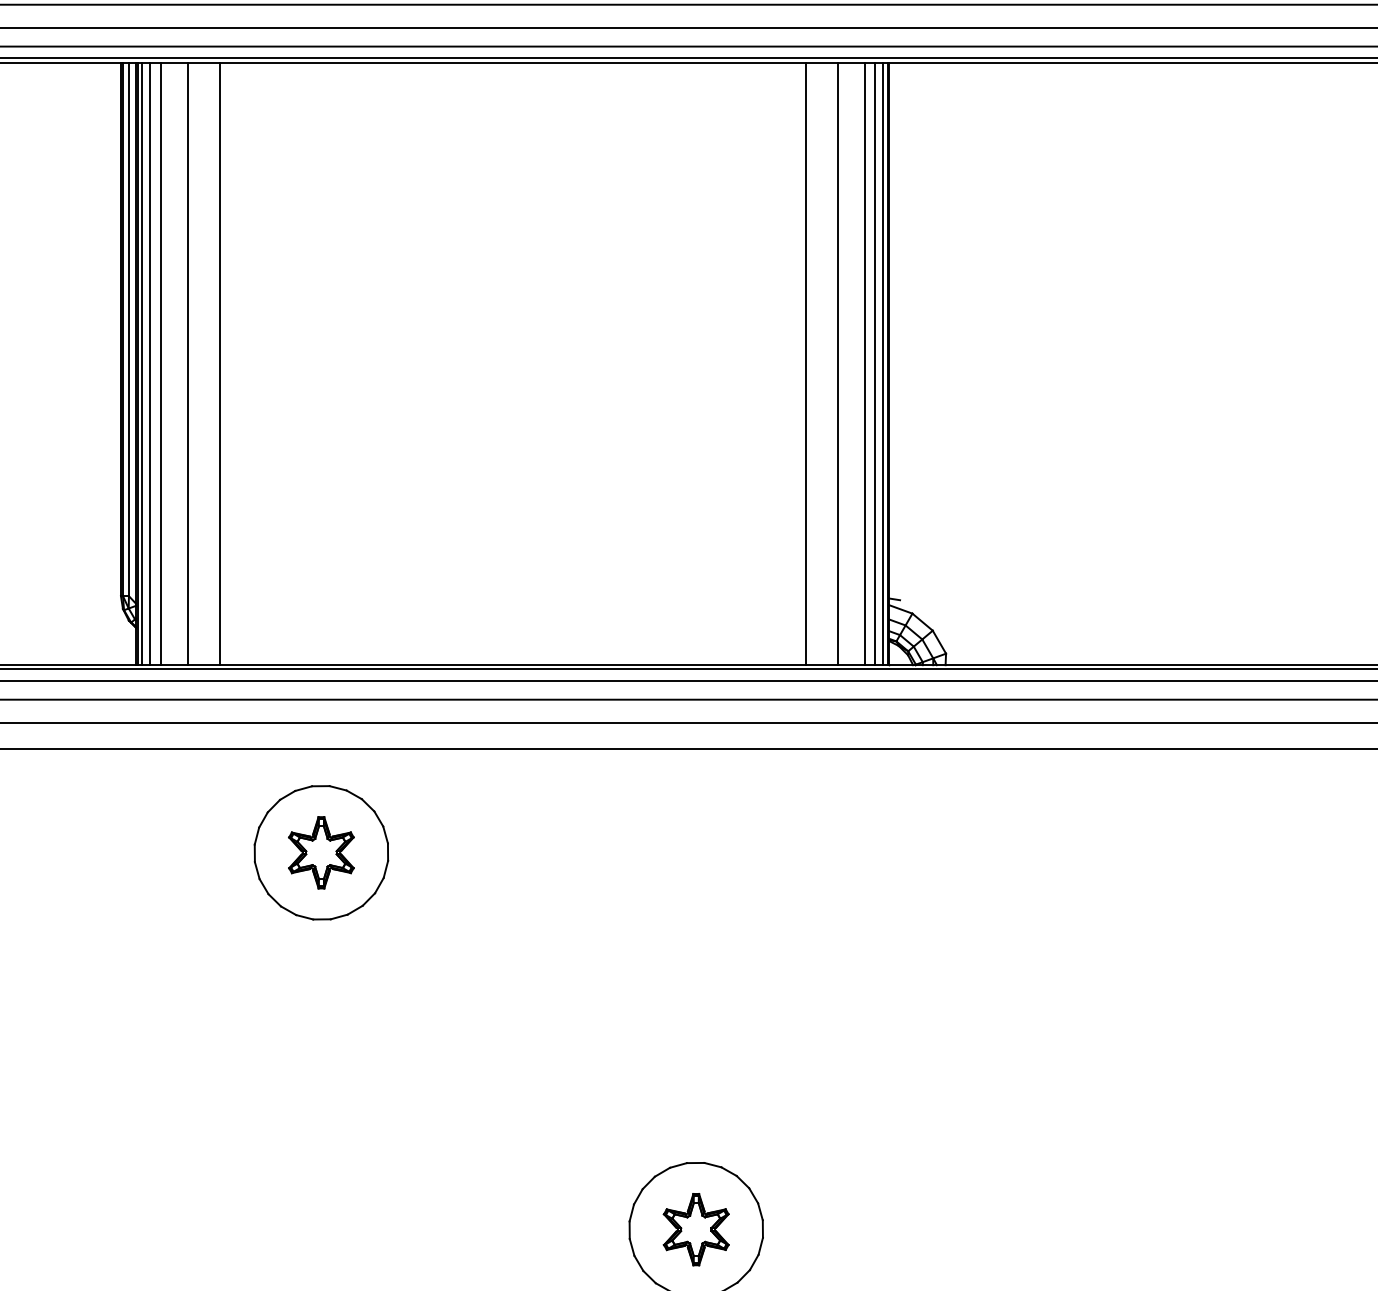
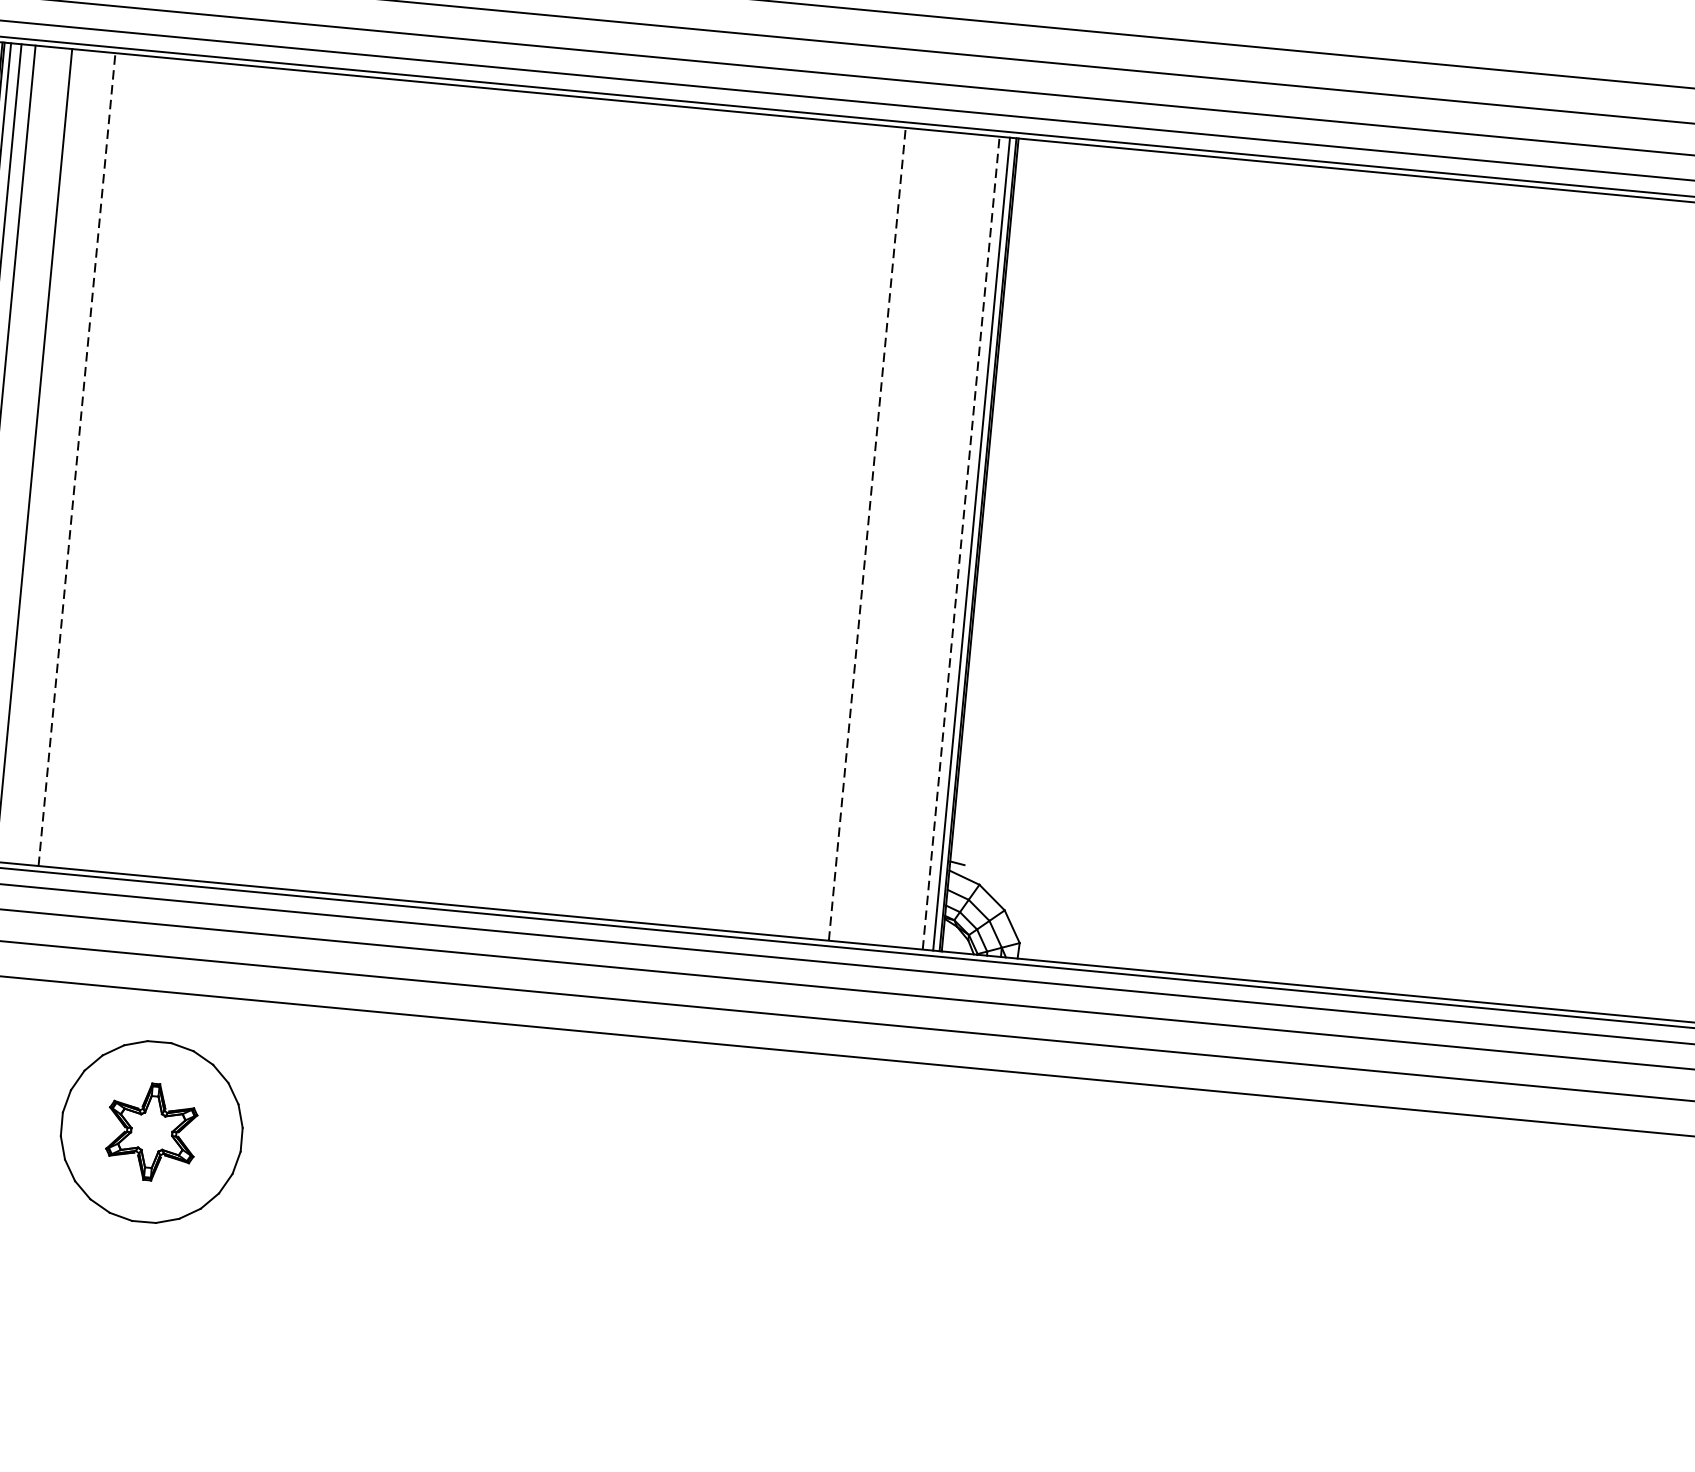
line: (219, 363) -> (76, 459), solid -> dashed
line: (805, 363) -> (867, 533), solid -> dashed
line: (837, 363) -> (910, 537), removed
line: (864, 363) -> (946, 541), removed
line: (875, 363) -> (961, 542), solid -> dashed

